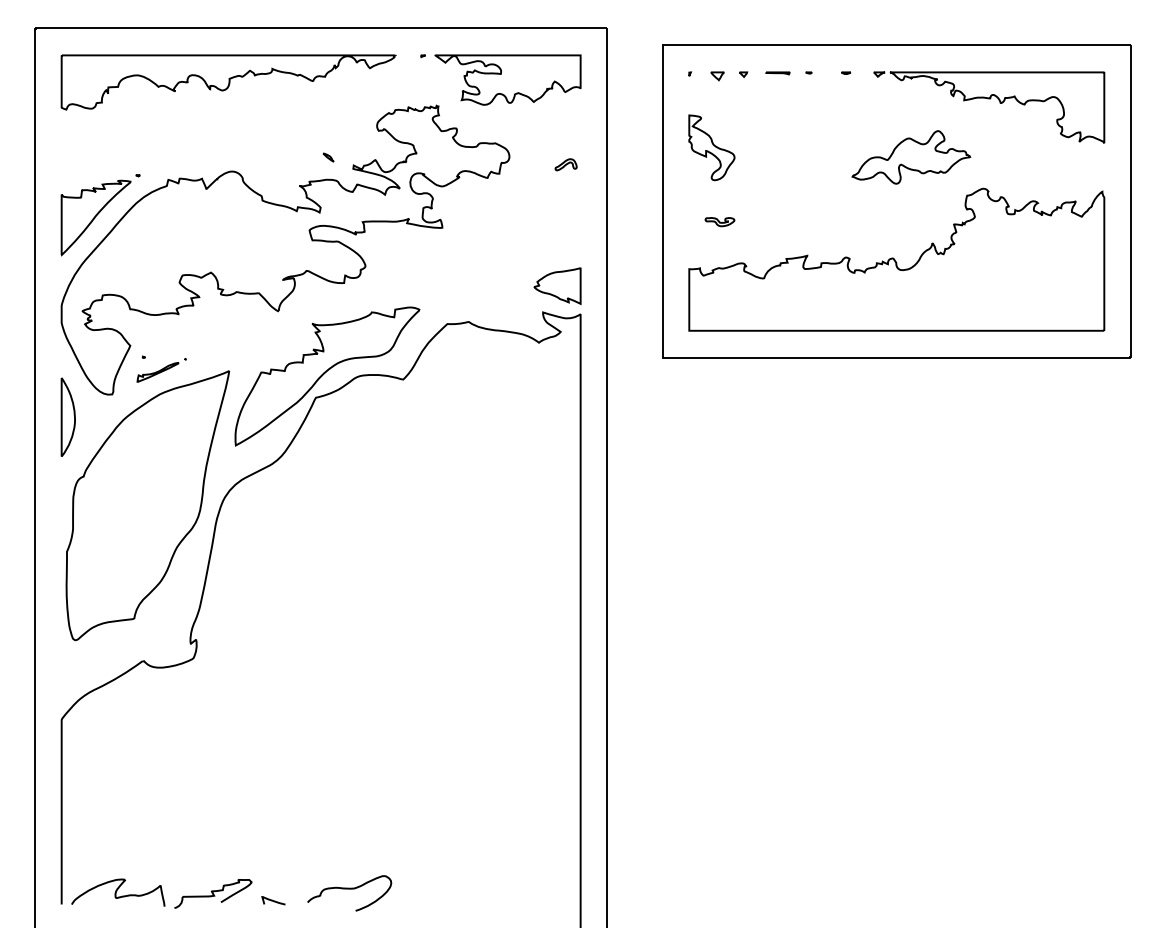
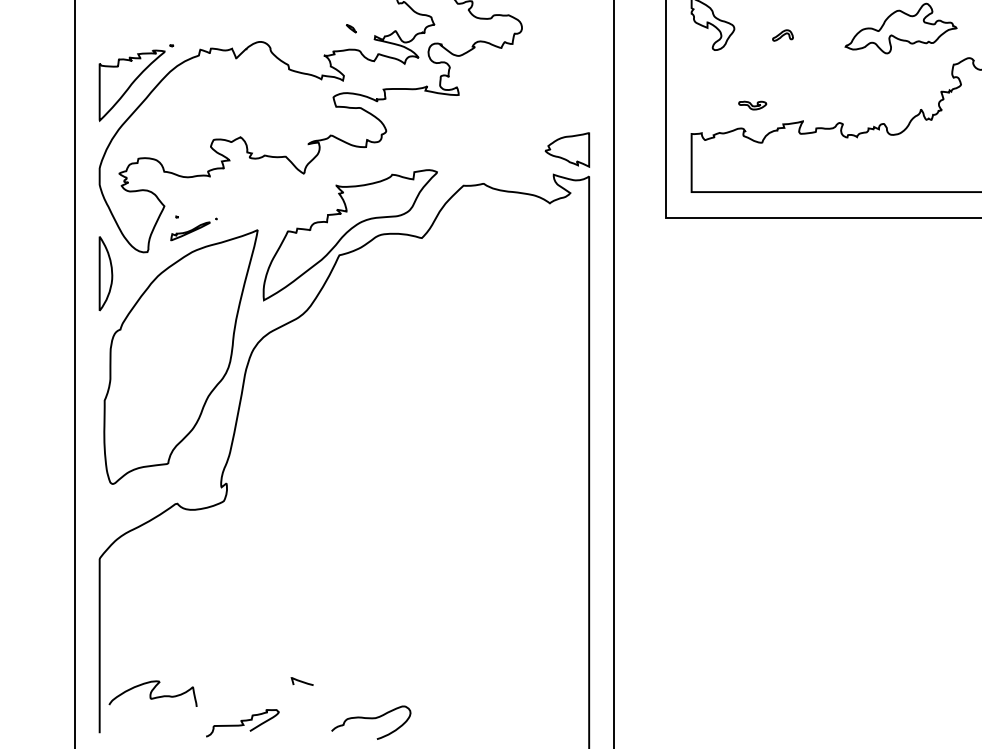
part: (565, 164) -> (782, 35), moved
part: (719, 222) -> (752, 105), moved
curve: (117, 891) -> (152, 692), moved
curve: (273, 900) -> (302, 681), moved

